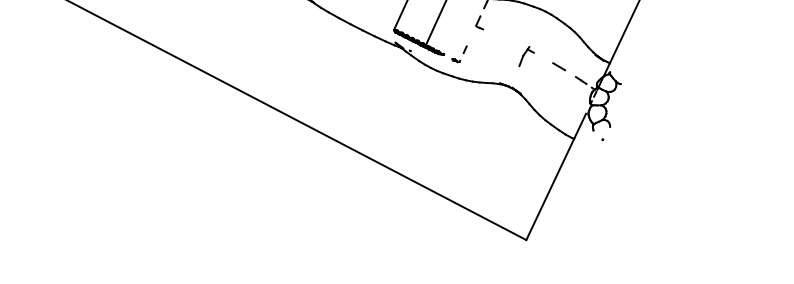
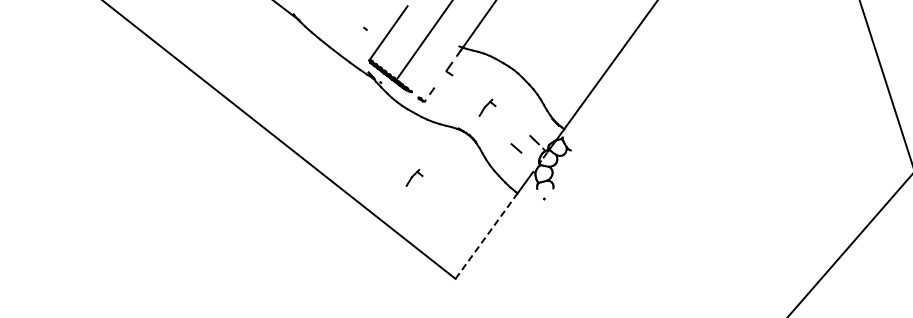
line: (559, 66) -> (516, 148), moved
part: (463, 142) -> (414, 177), added
line: (550, 190) -> (486, 236), solid -> dashed

